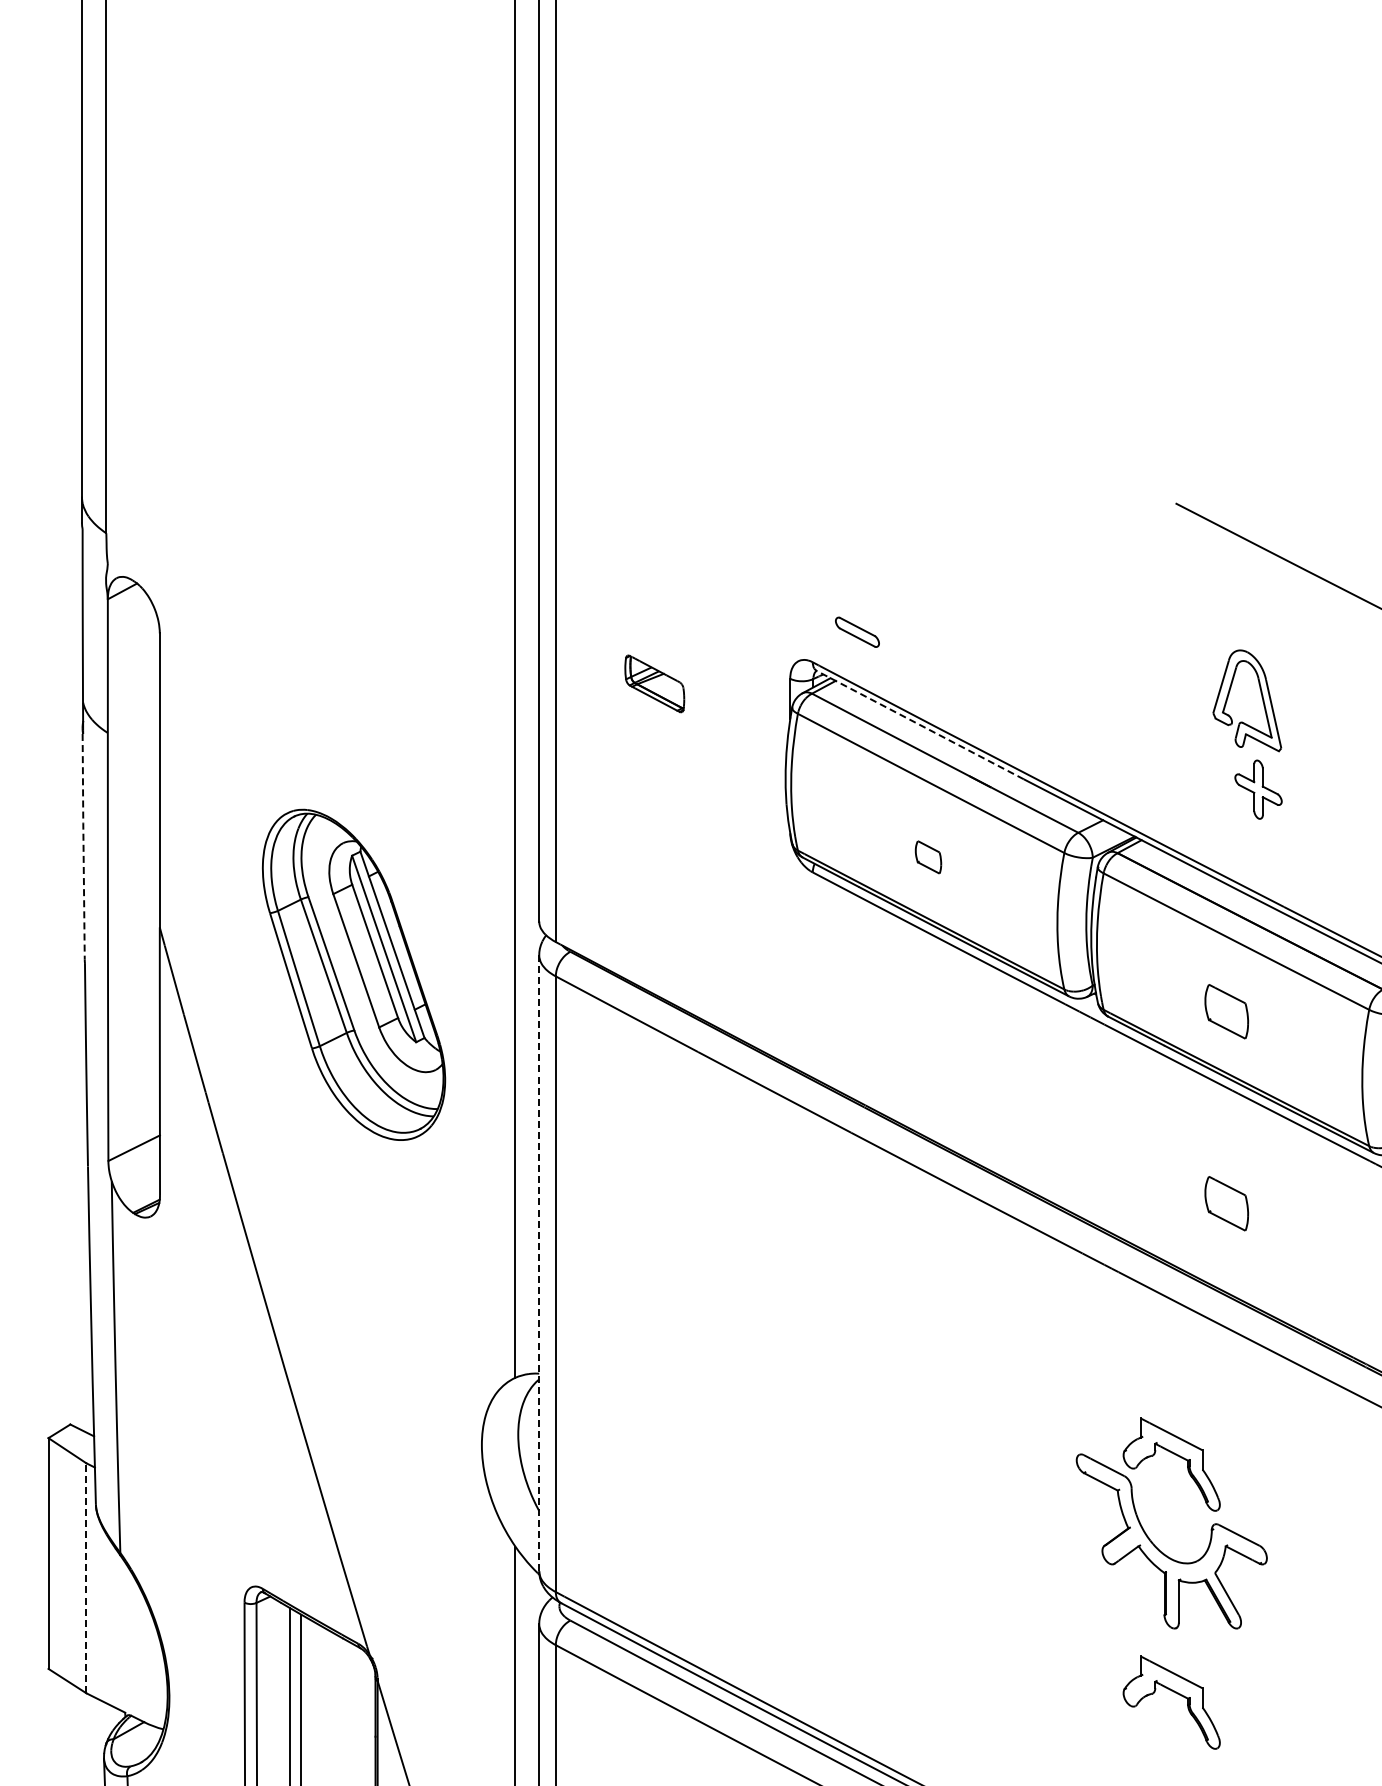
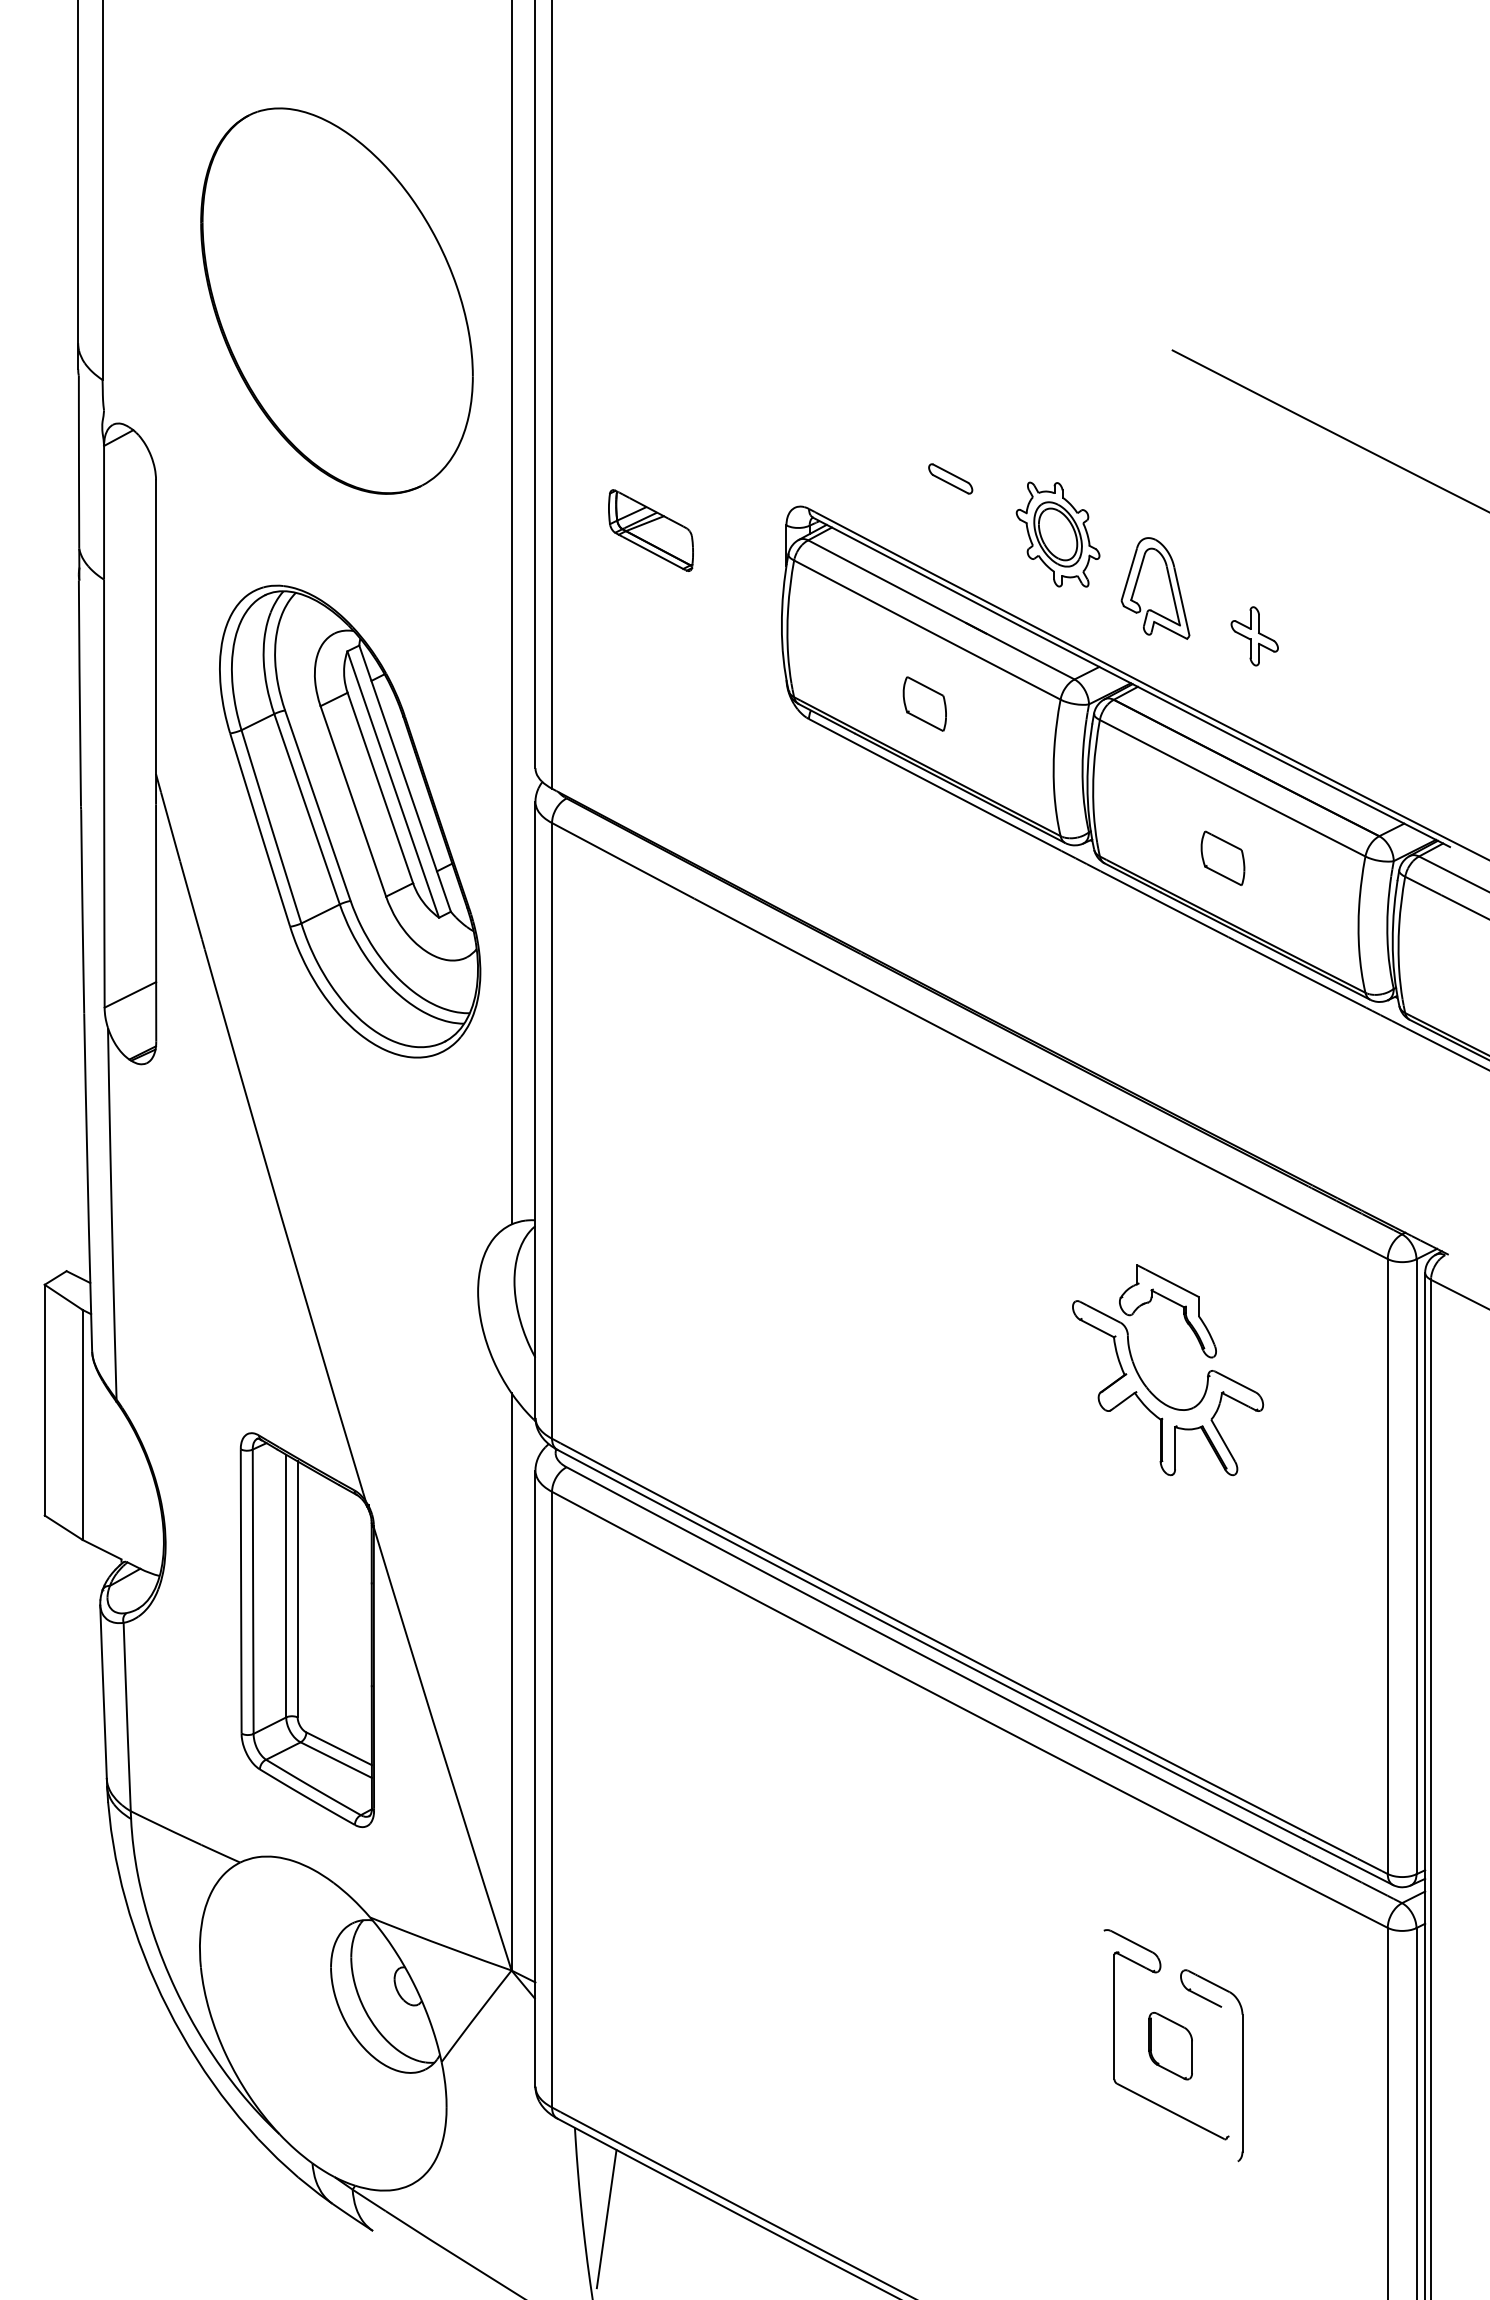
part: (340, 453) -> (336, 300), added
part: (857, 631) -> (950, 478), moved
part: (654, 683) -> (650, 530), size x1.43
part: (1061, 687) -> (1057, 534), added
part: (1261, 696) -> (1169, 584), moved
line: (920, 724) -> (916, 571), dashed -> solid
line: (83, 845) -> (79, 692), dashed -> solid
part: (928, 856) -> (924, 703), size x1.67
part: (354, 974) -> (350, 821), size x1.43
part: (1226, 1202) -> (1222, 1049), removed
line: (539, 1262) -> (535, 1109), dashed -> solid
line: (86, 1577) -> (82, 1424), dashed -> solid
part: (1176, 1693) -> (1172, 1540), removed

